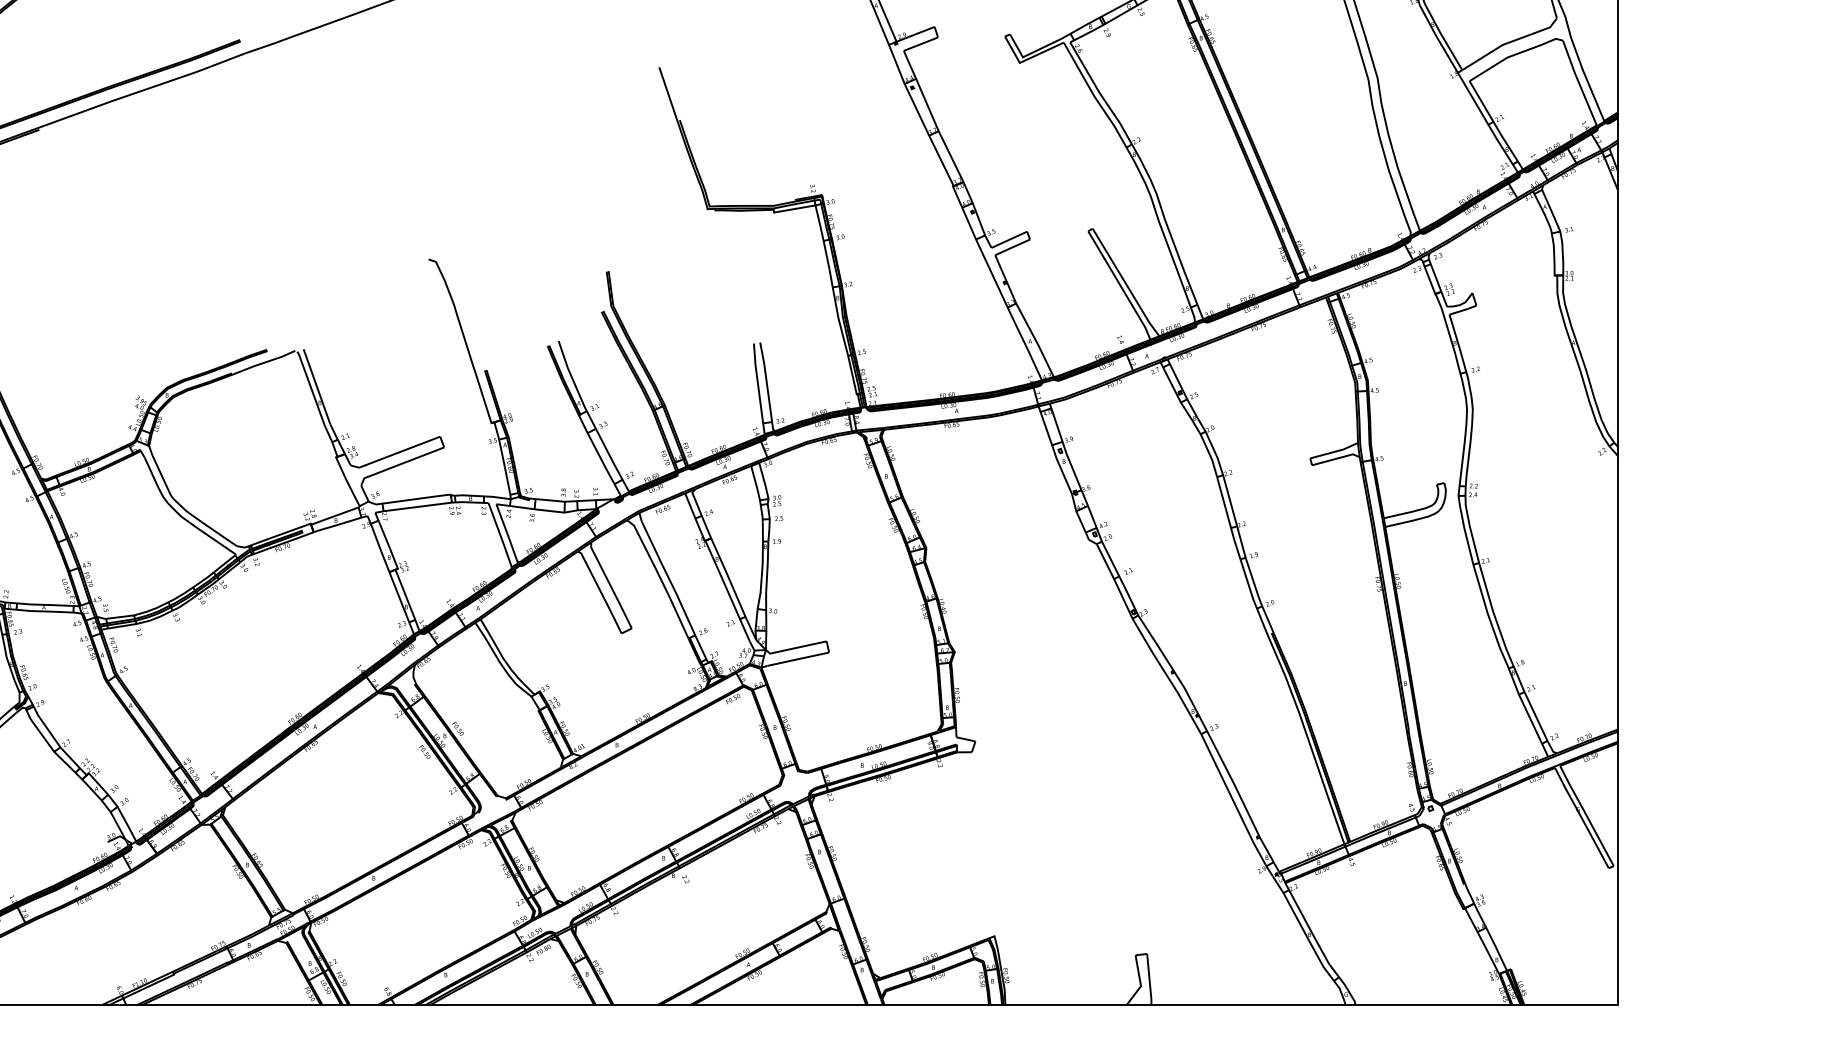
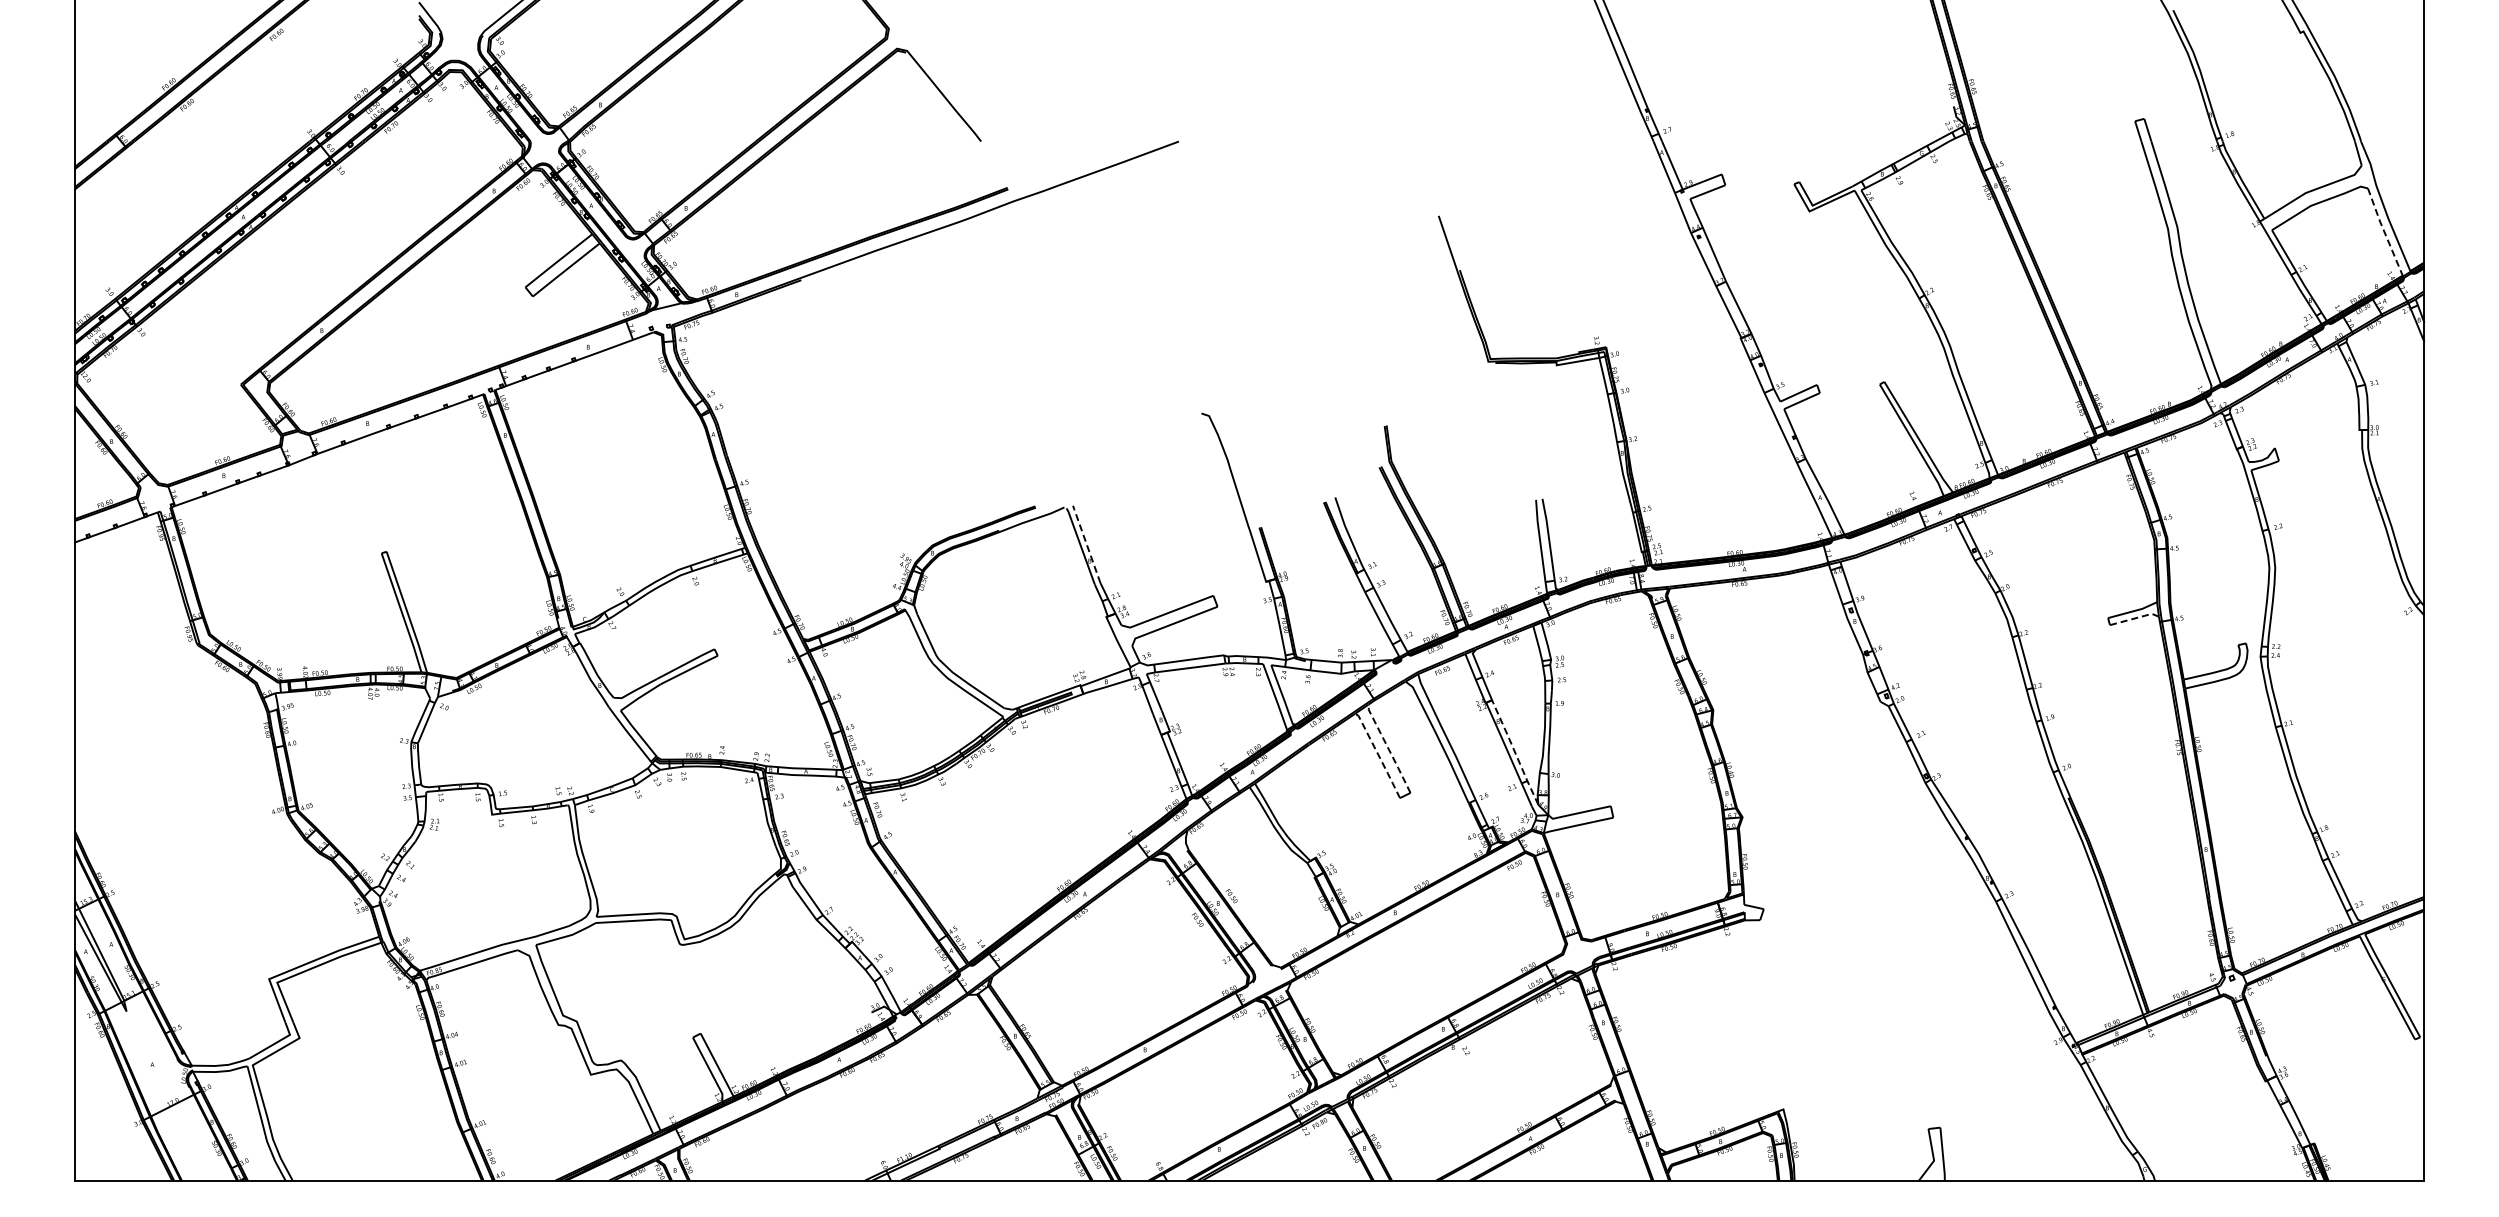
line: (1579, 83) -> (2384, 232), solid -> dashed
line: (316, 385) -> (1086, 543), solid -> dashed
line: (1336, 458) -> (2135, 618), solid -> dashed
line: (610, 585) -> (1388, 748), solid -> dashed
line: (733, 590) -> (1515, 753), solid -> dashed
line: (600, 591) -> (1378, 754), solid -> dashed

